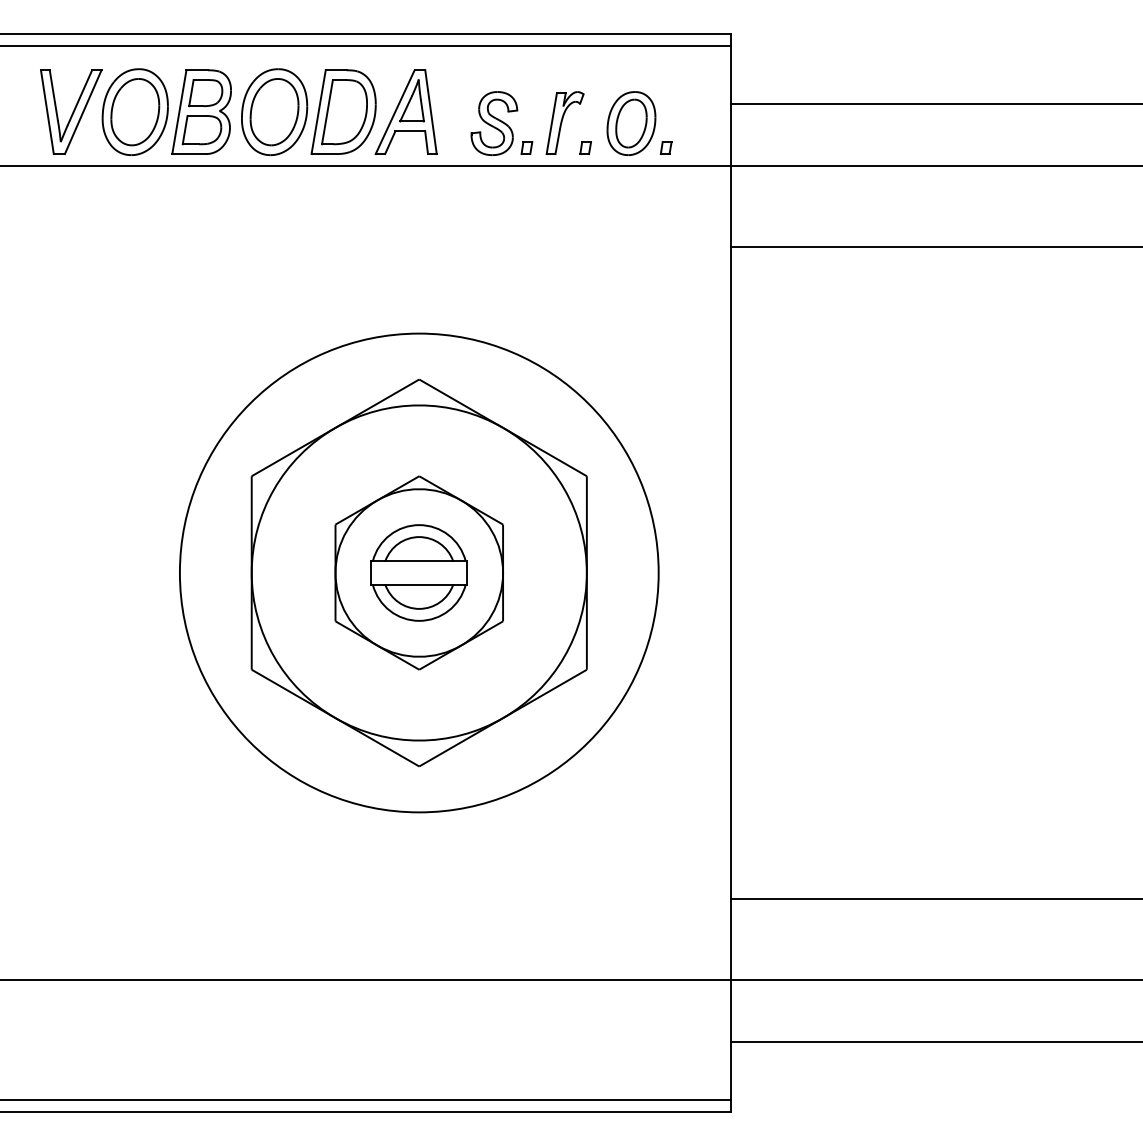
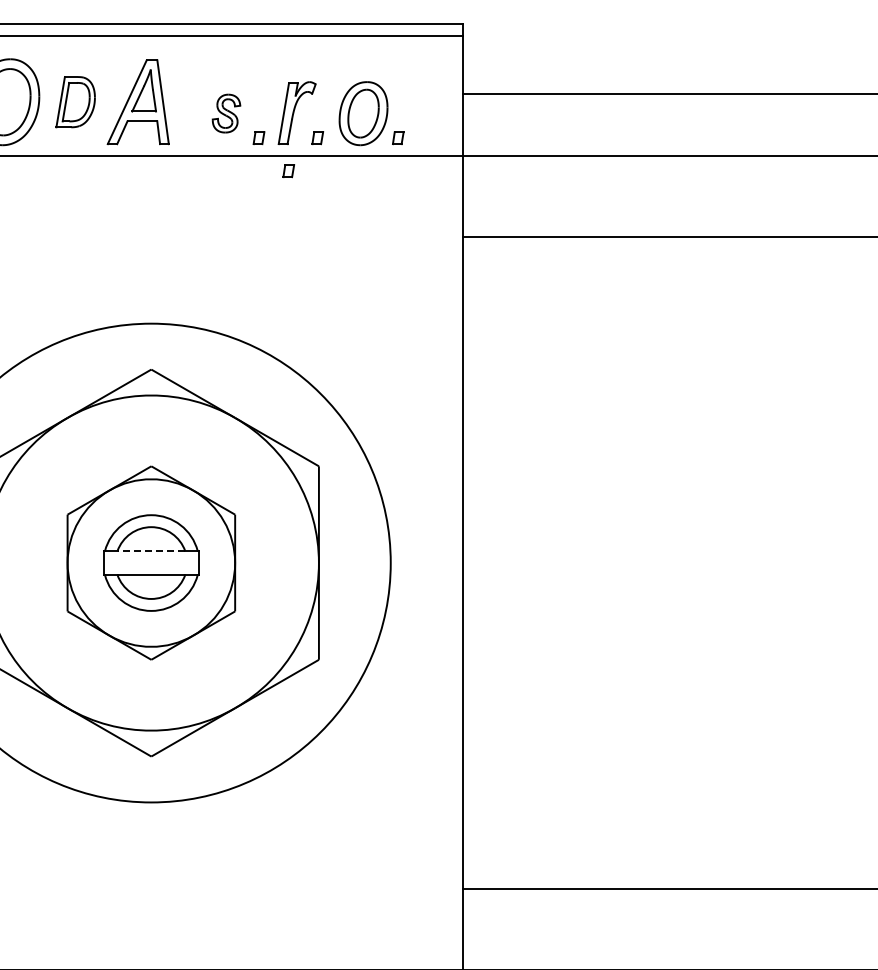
part: (343, 111) -> (75, 101), size x0.6
part: (494, 123) -> (226, 113), size x0.6
part: (556, 180) -> (288, 170), added
line: (419, 561) -> (151, 551), solid -> dashed

